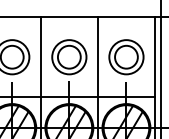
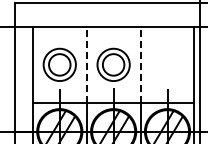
line: (40, 56) -> (86, 64), solid -> dashed
line: (97, 56) -> (140, 64), solid -> dashed
part: (126, 56) -> (167, 64), removed

